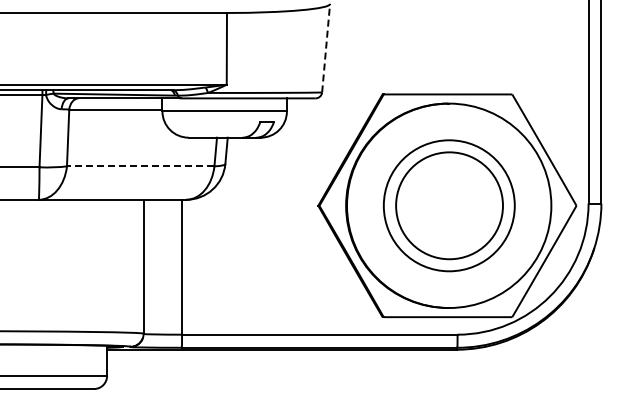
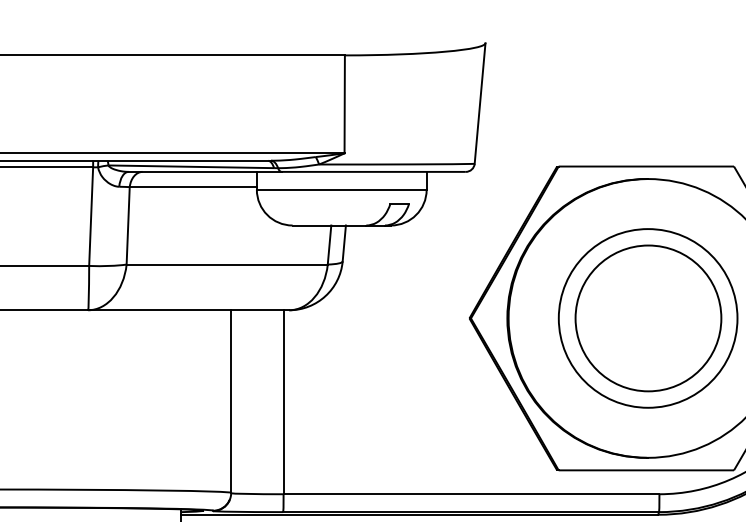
line: (326, 47) -> (480, 102), dashed -> solid
line: (140, 166) -> (226, 264), dashed -> solid

